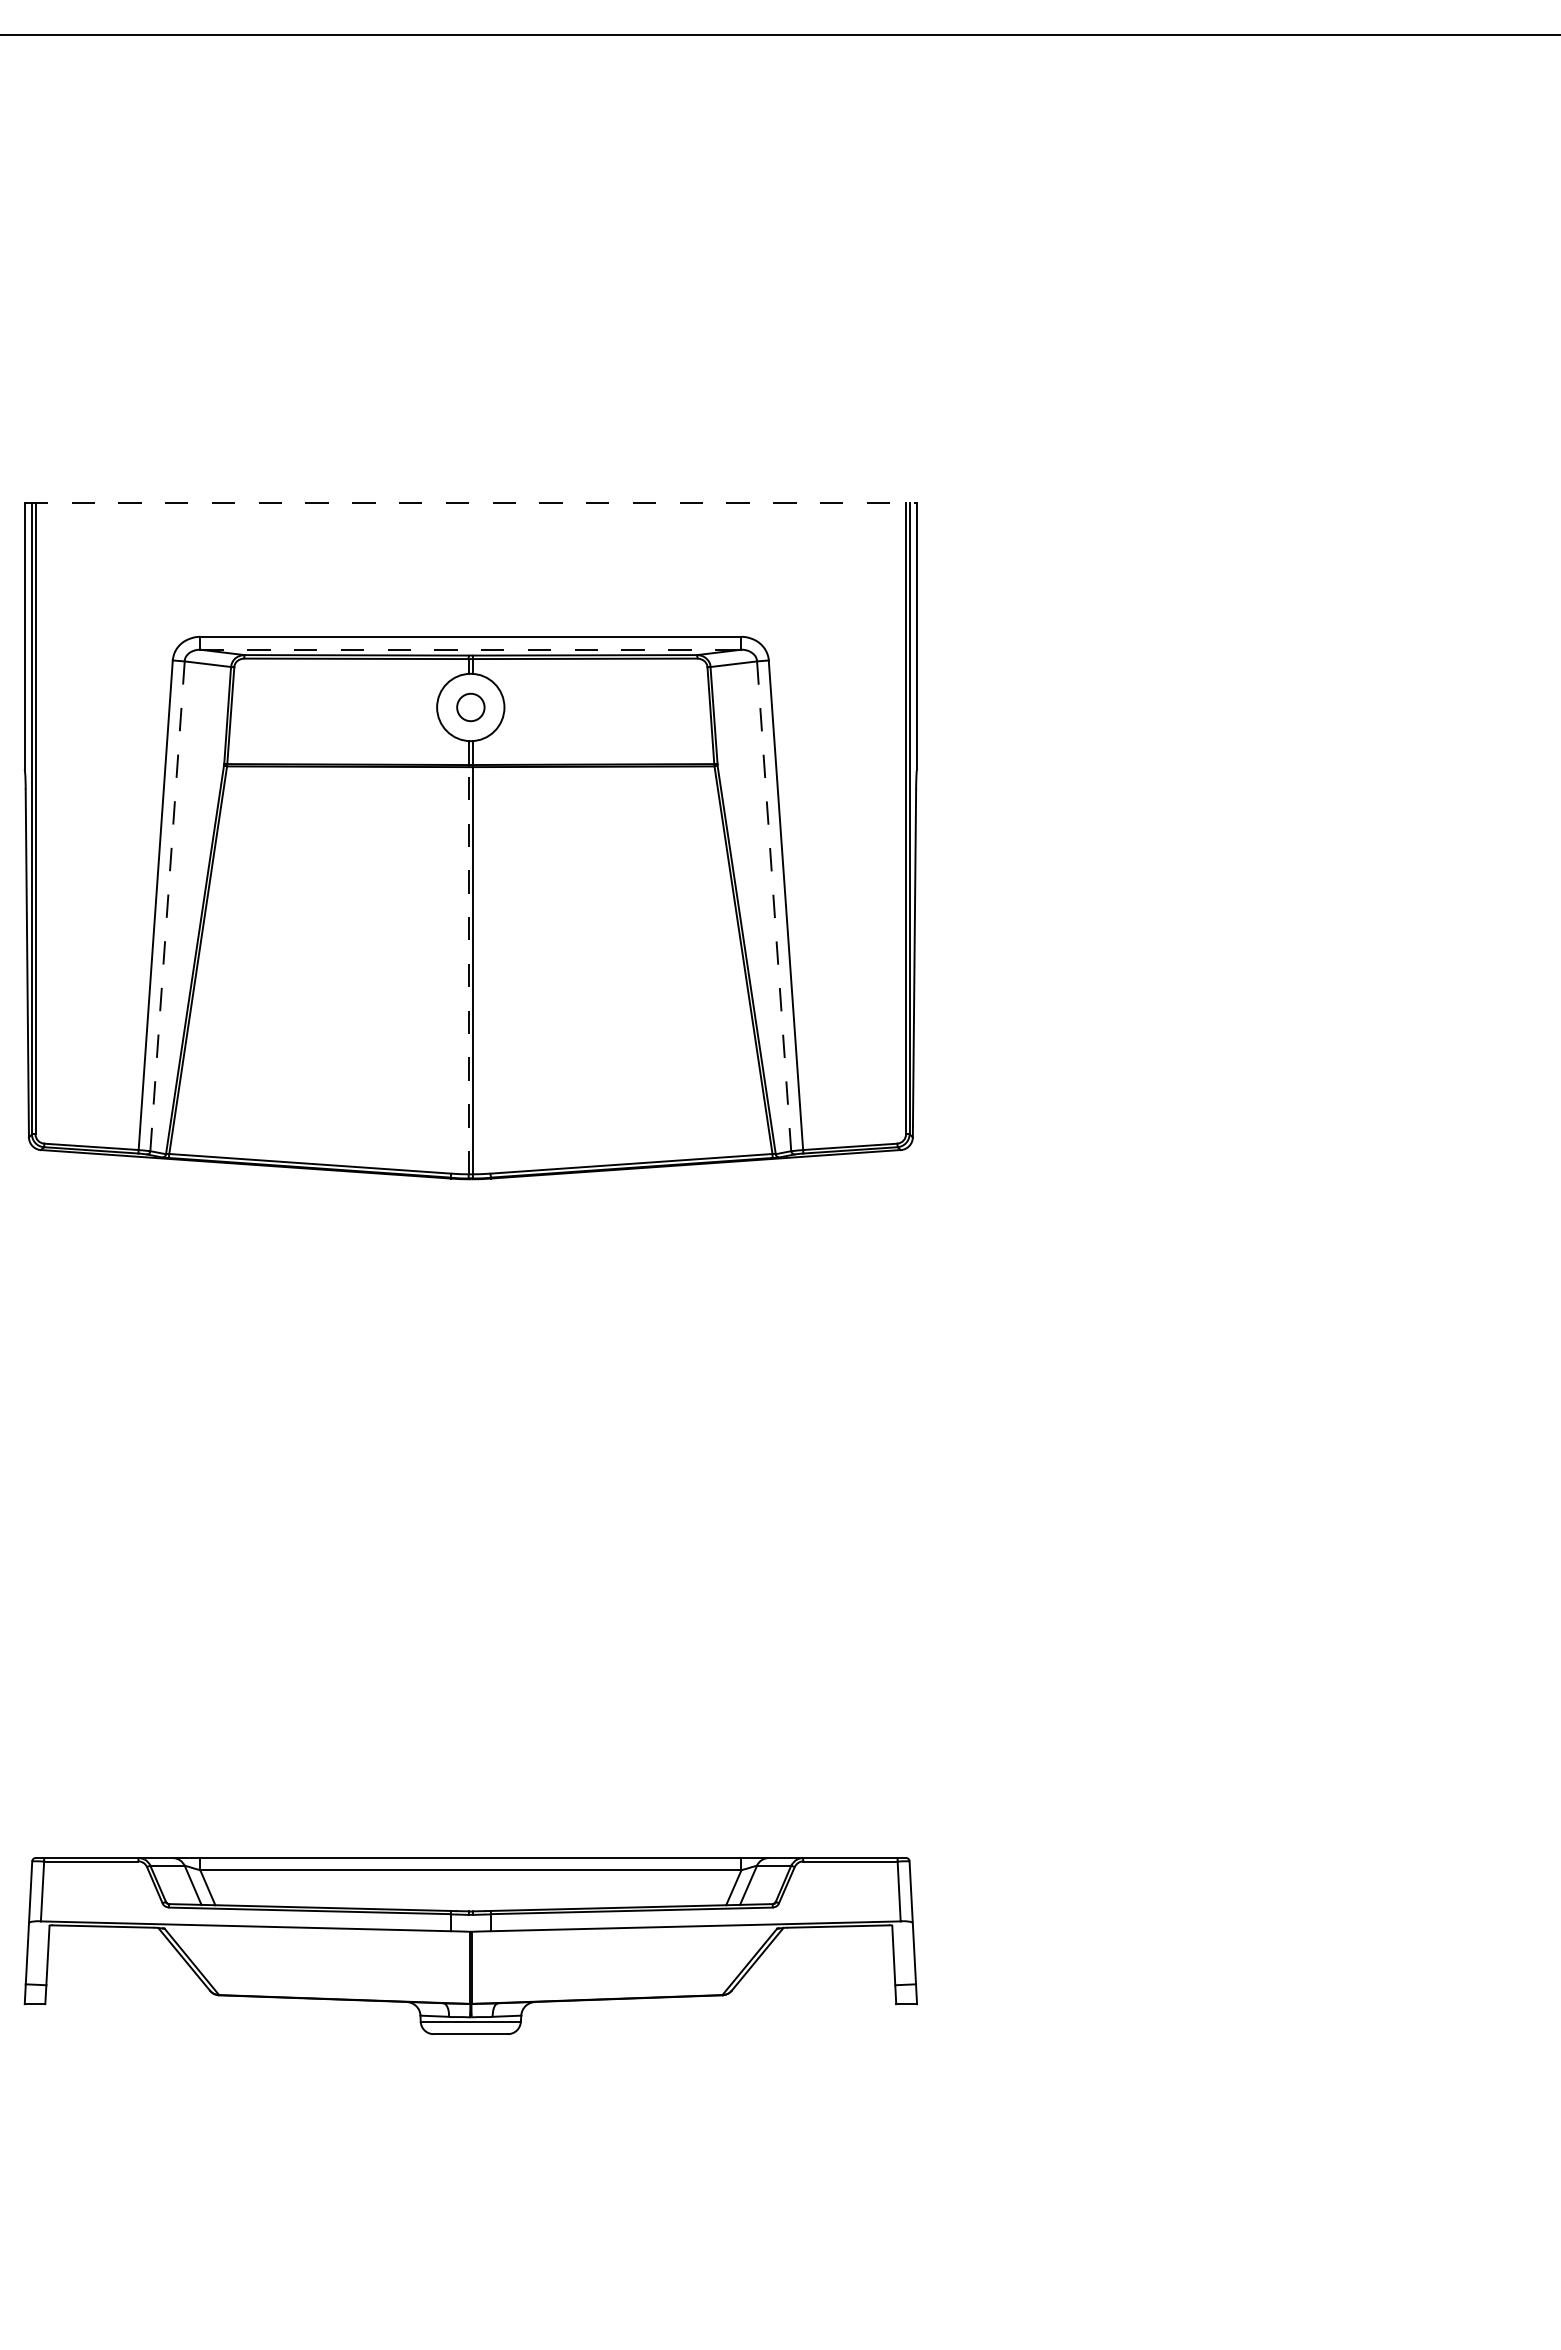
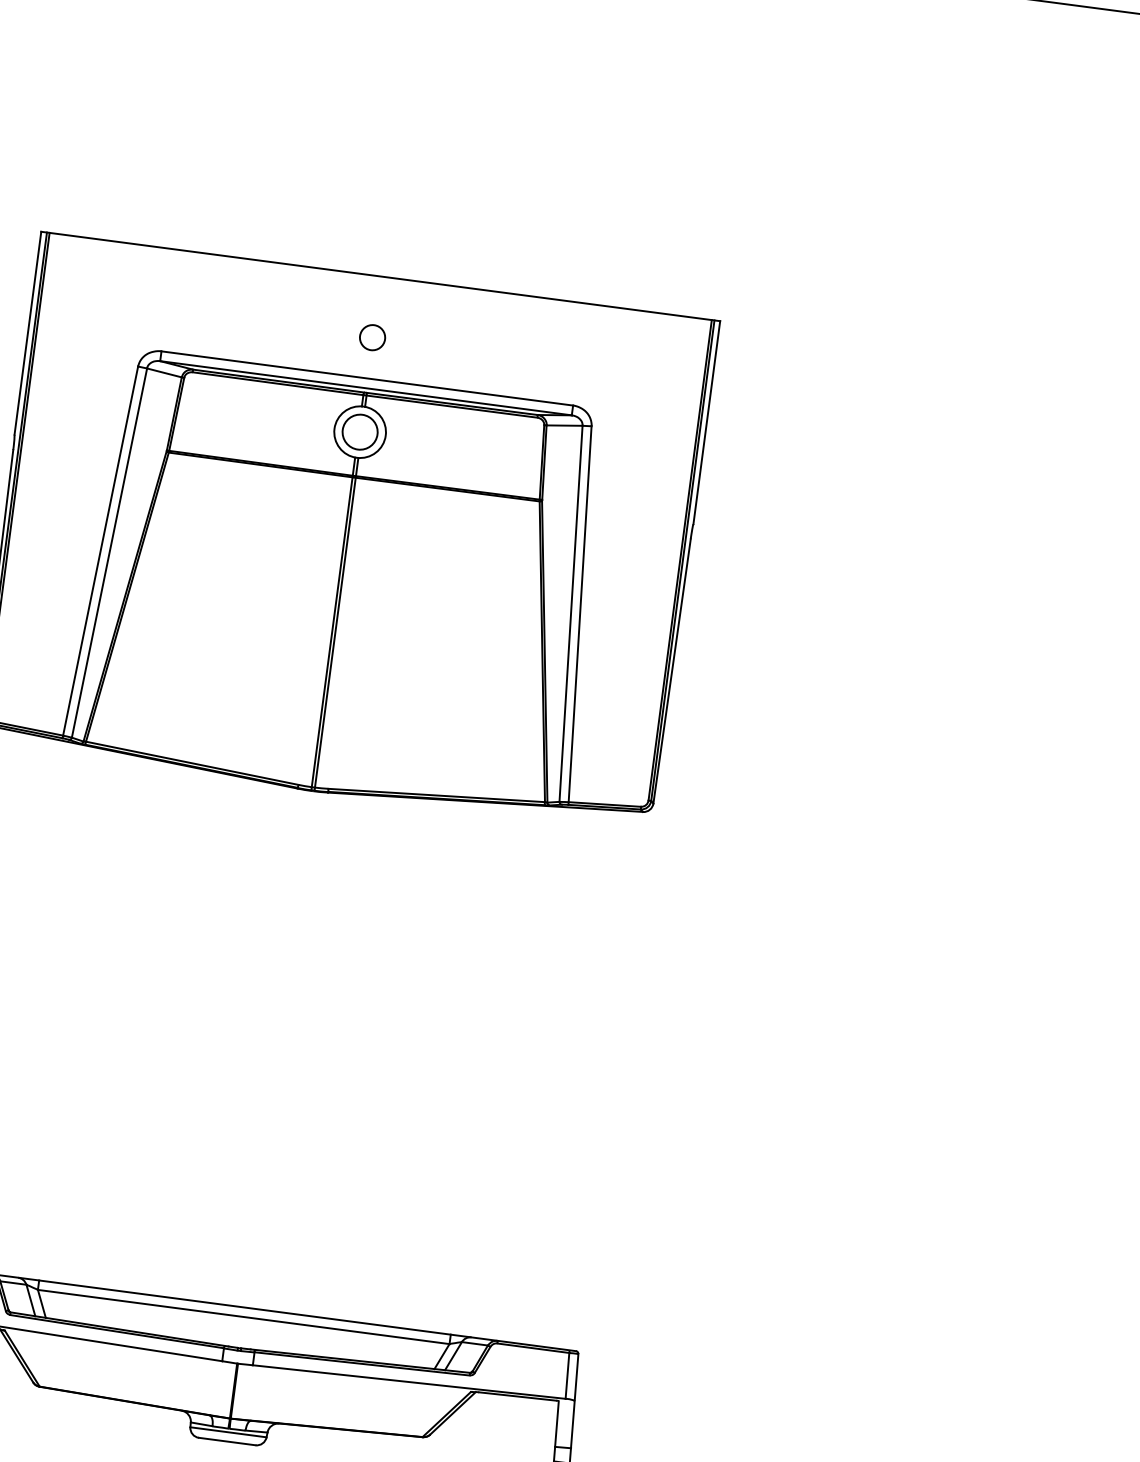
line: (471, 502) -> (381, 276), dashed -> solid
circle: (470, 583) -> (372, 337), added
line: (471, 649) -> (366, 388), dashed -> solid
circle: (470, 707) -> (359, 432), size x1.67
line: (167, 905) -> (109, 552), dashed -> solid
line: (774, 906) -> (571, 614), dashed -> solid
line: (468, 970) -> (332, 632), dashed -> solid

